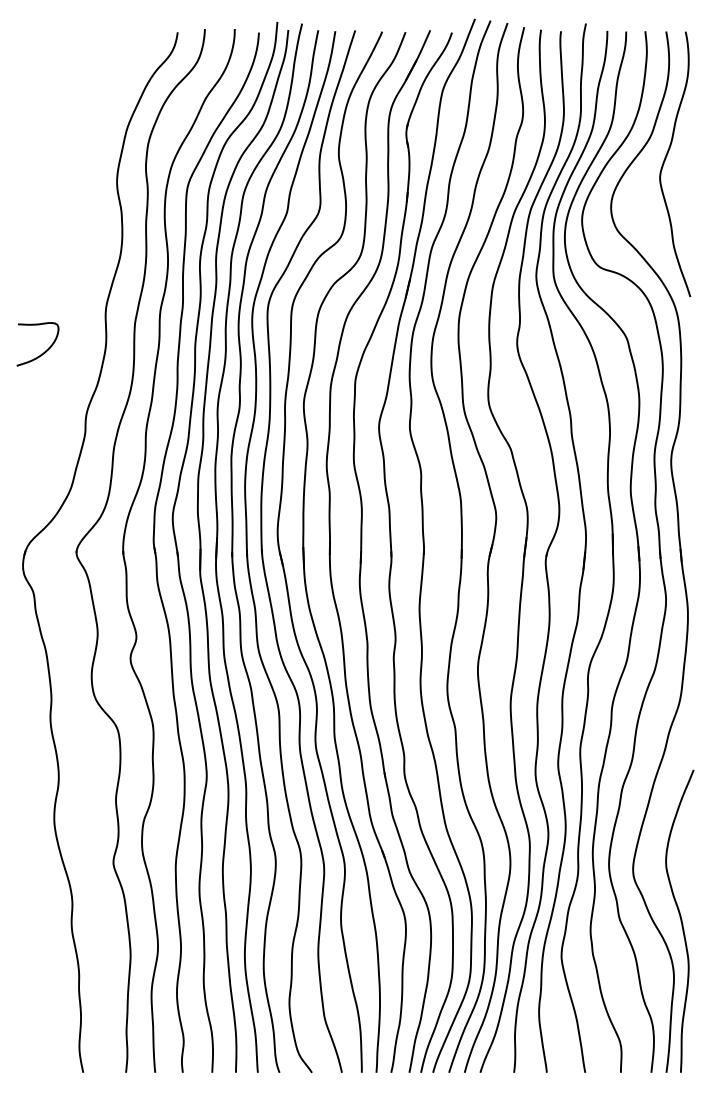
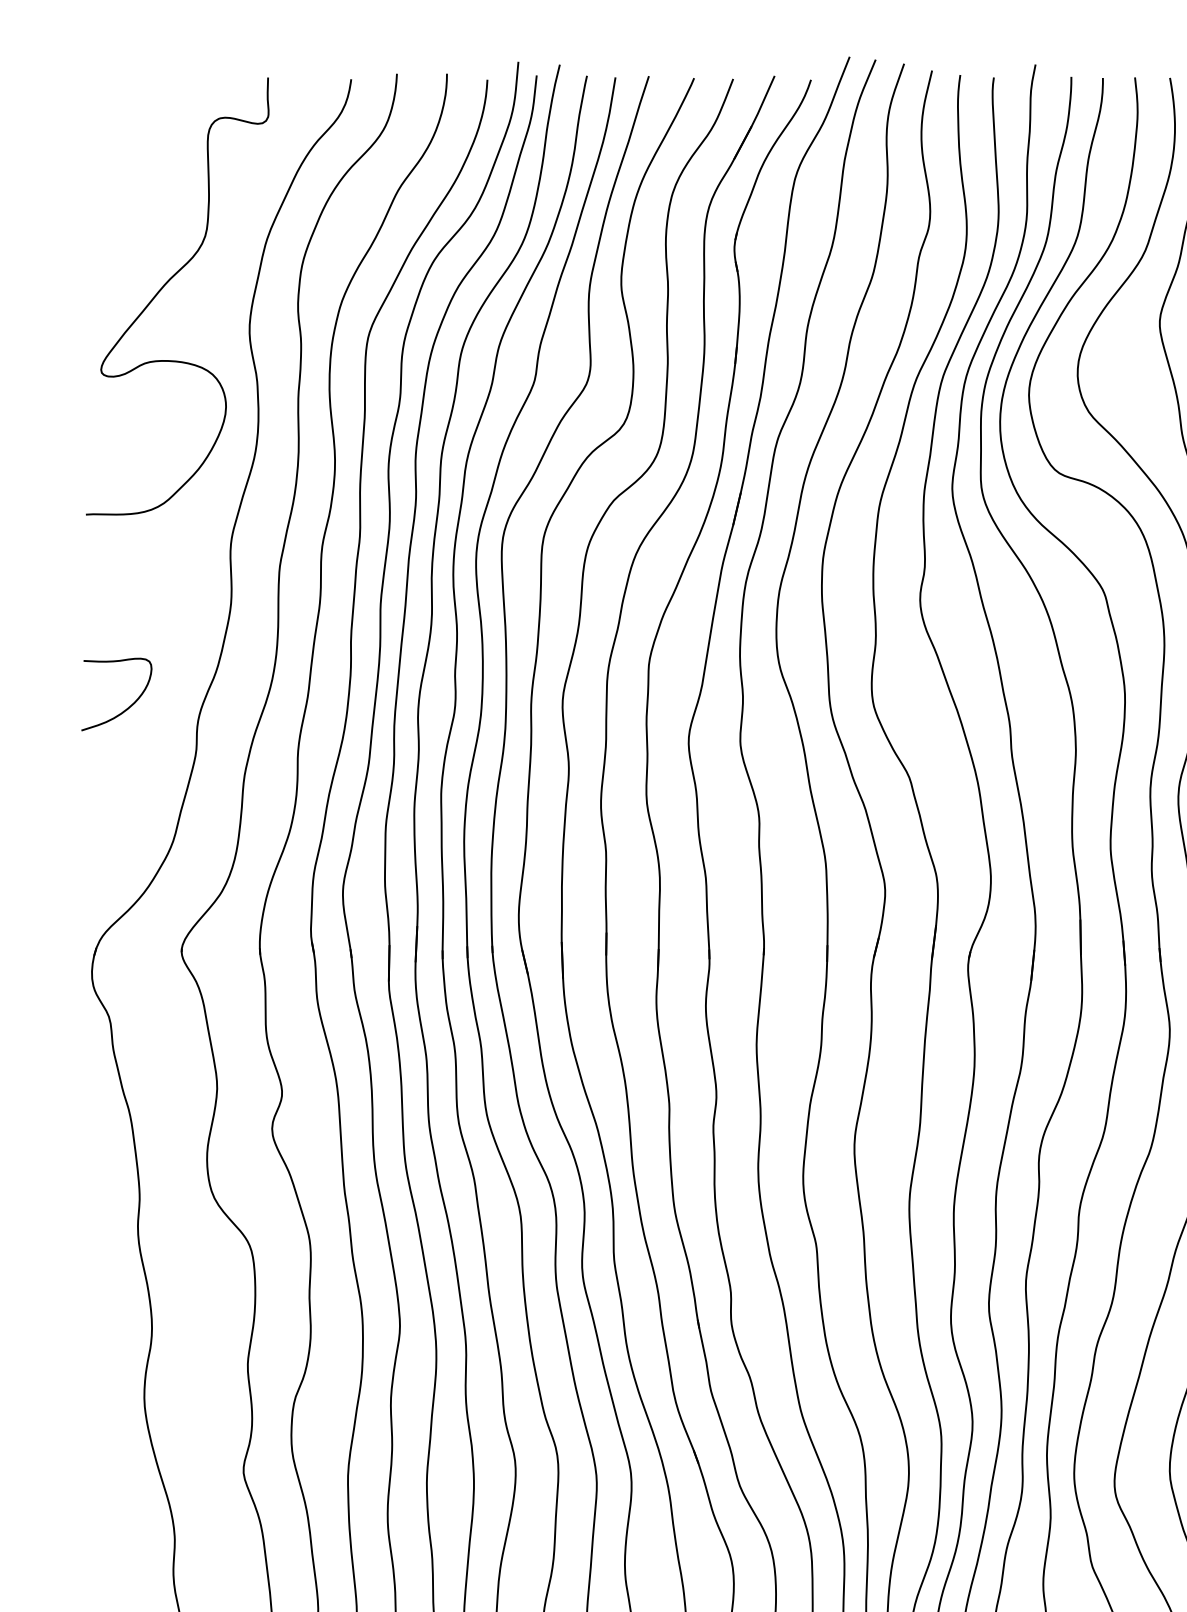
curve: (68, 154) -> (168, 284), added
curve: (41, 353) -> (122, 709), moved

